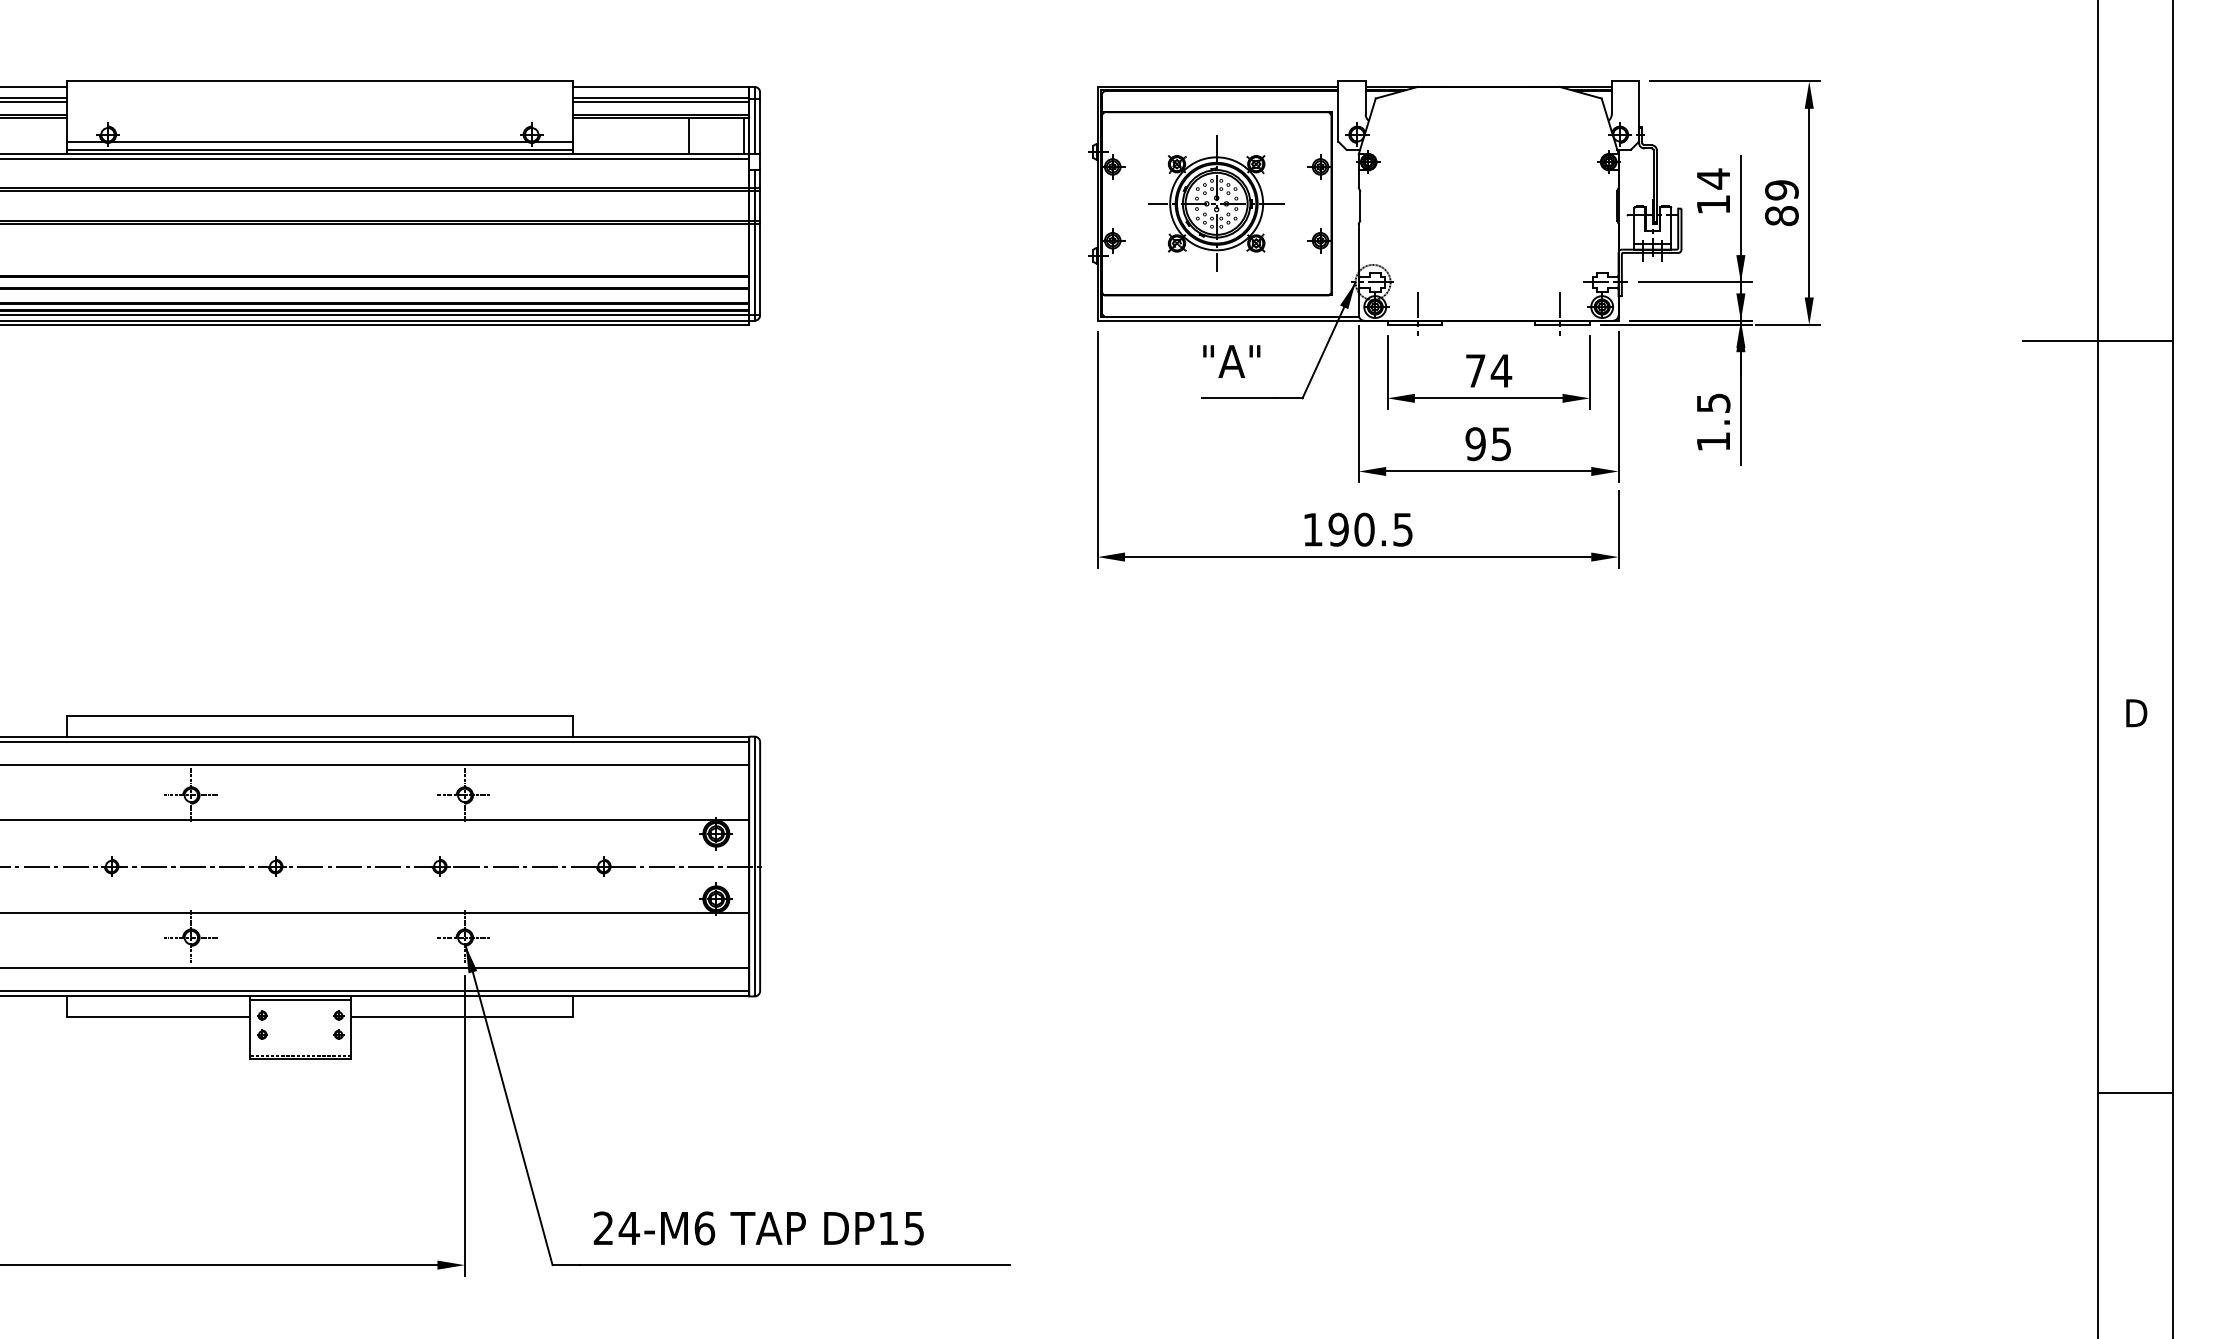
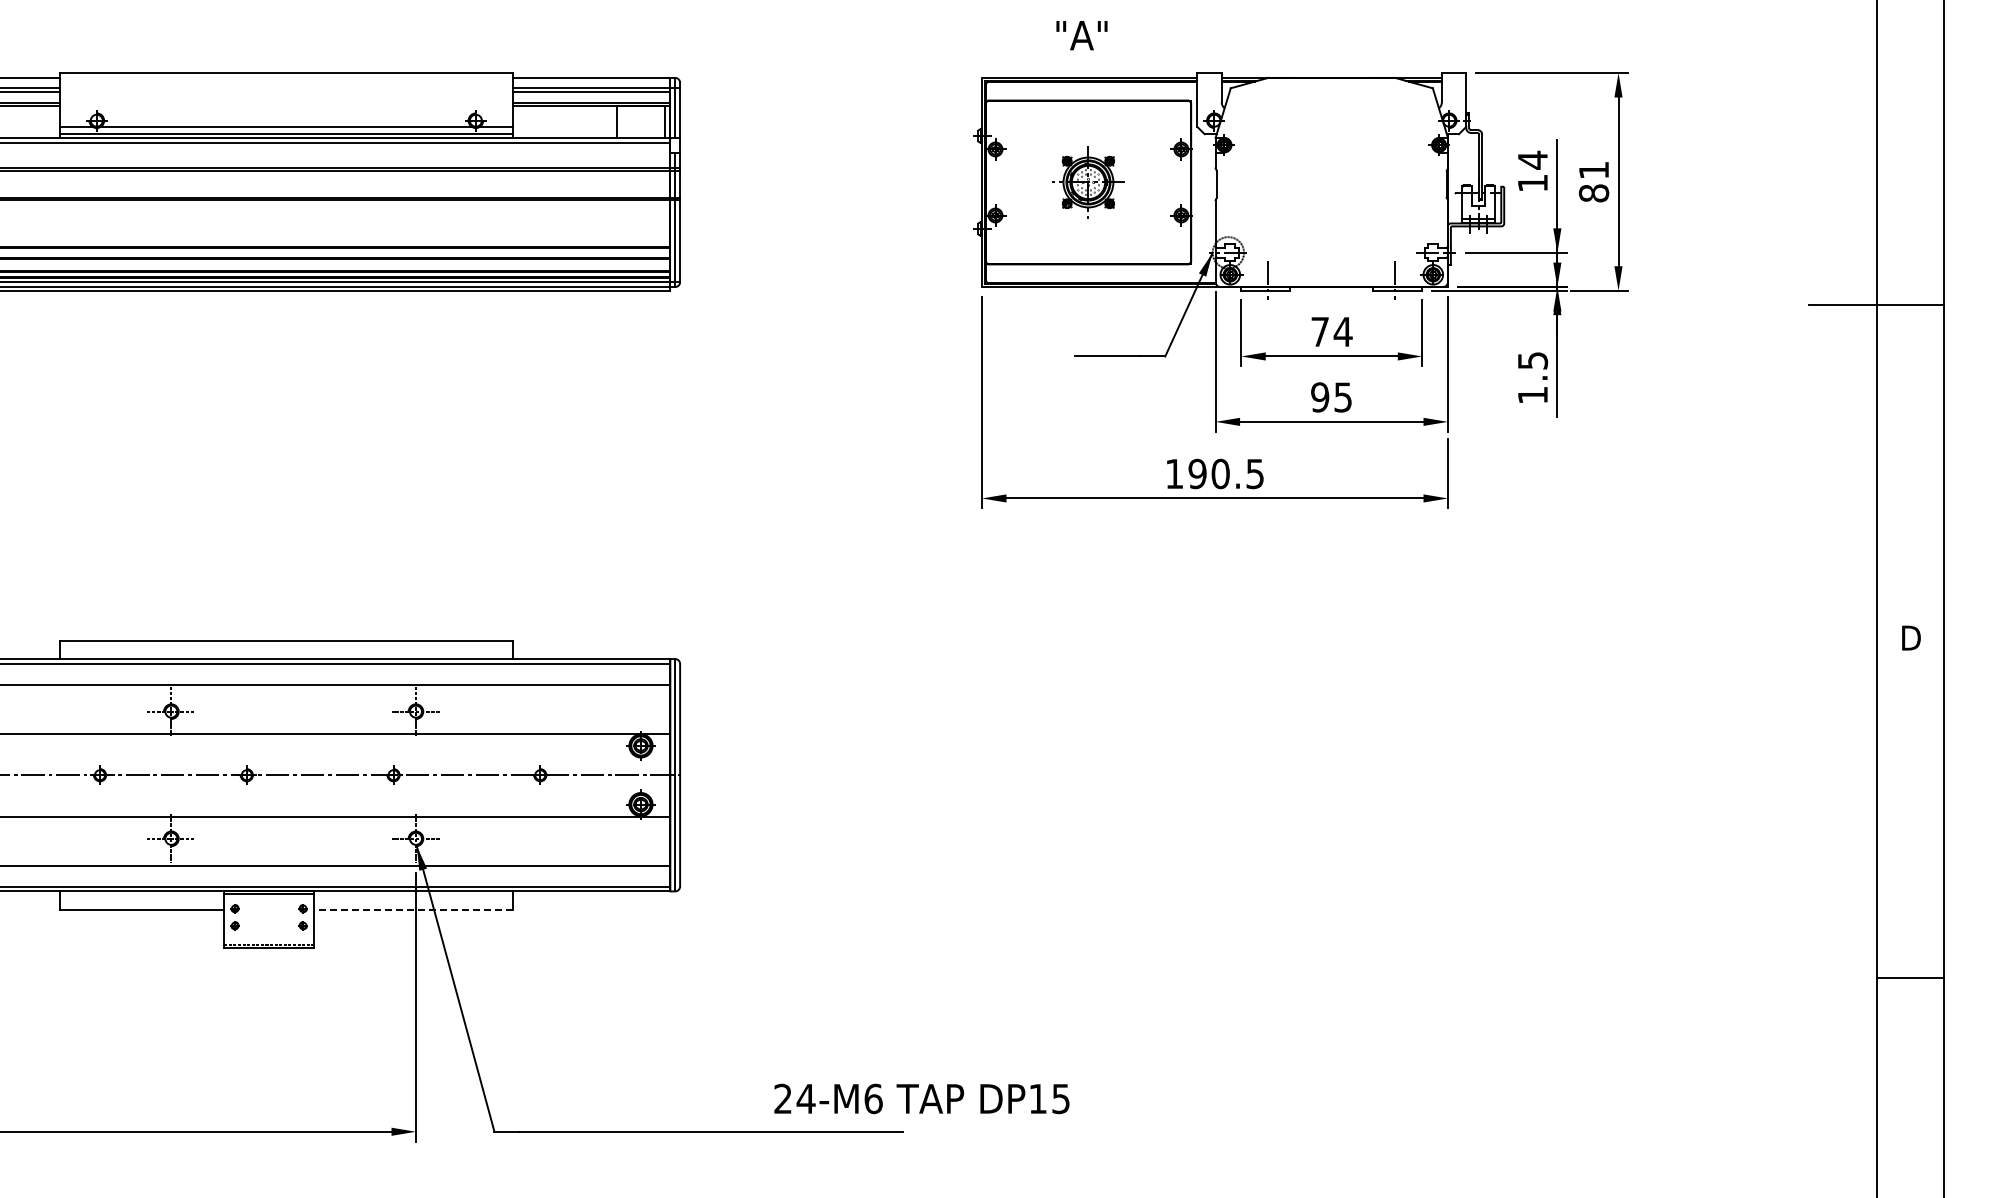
text: (1781, 190) -> (1593, 170), 89 -> 81
part: (1216, 203) -> (1088, 182), size x0.6
text: (1231, 361) -> (1081, 35), moved
line: (462, 1016) -> (413, 909), solid -> dashed
text: (758, 1227) -> (921, 1098), moved

